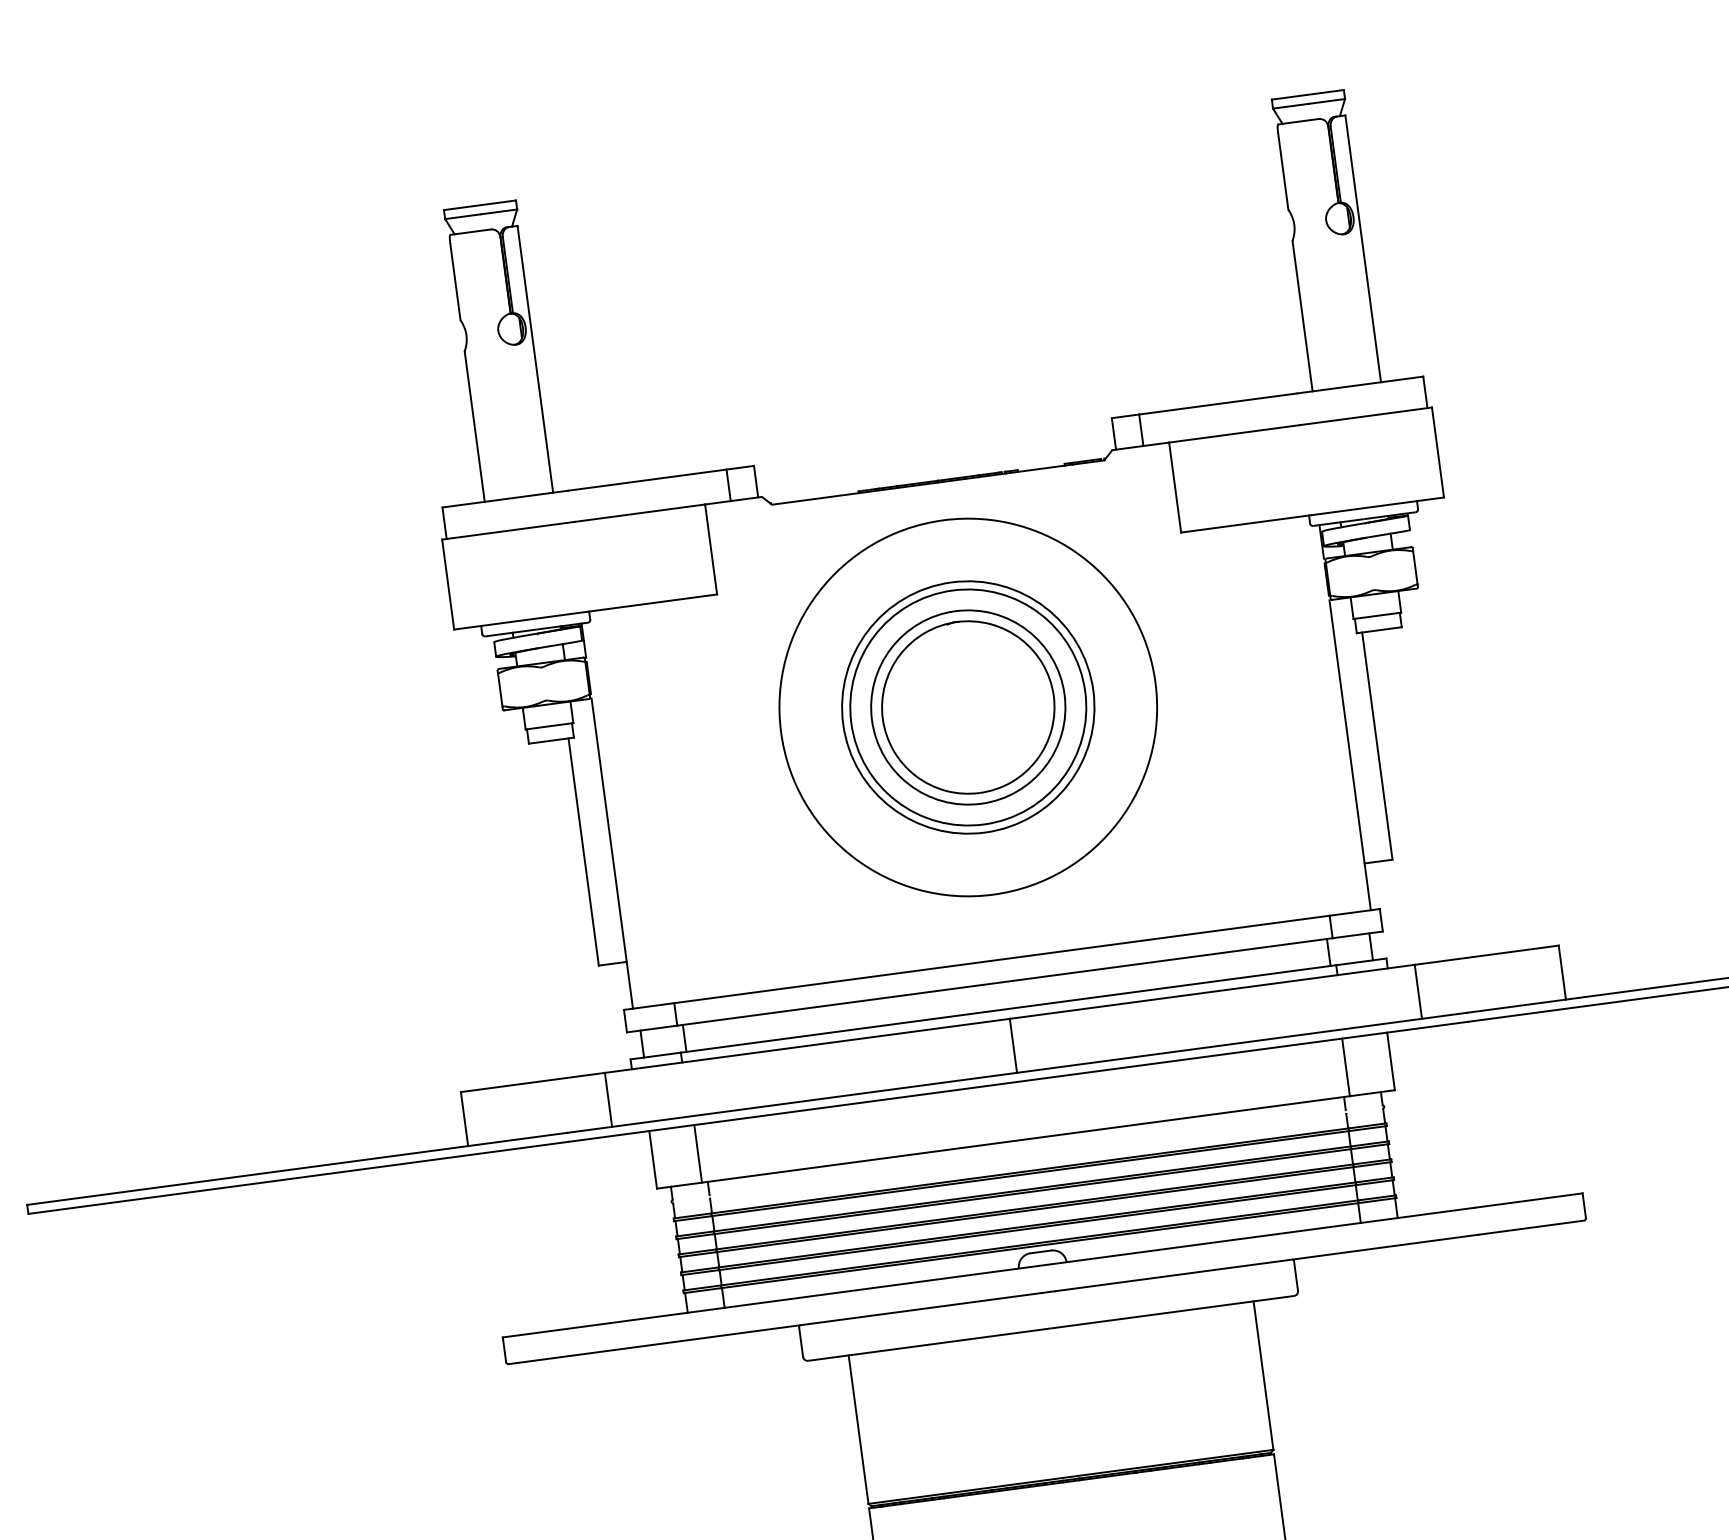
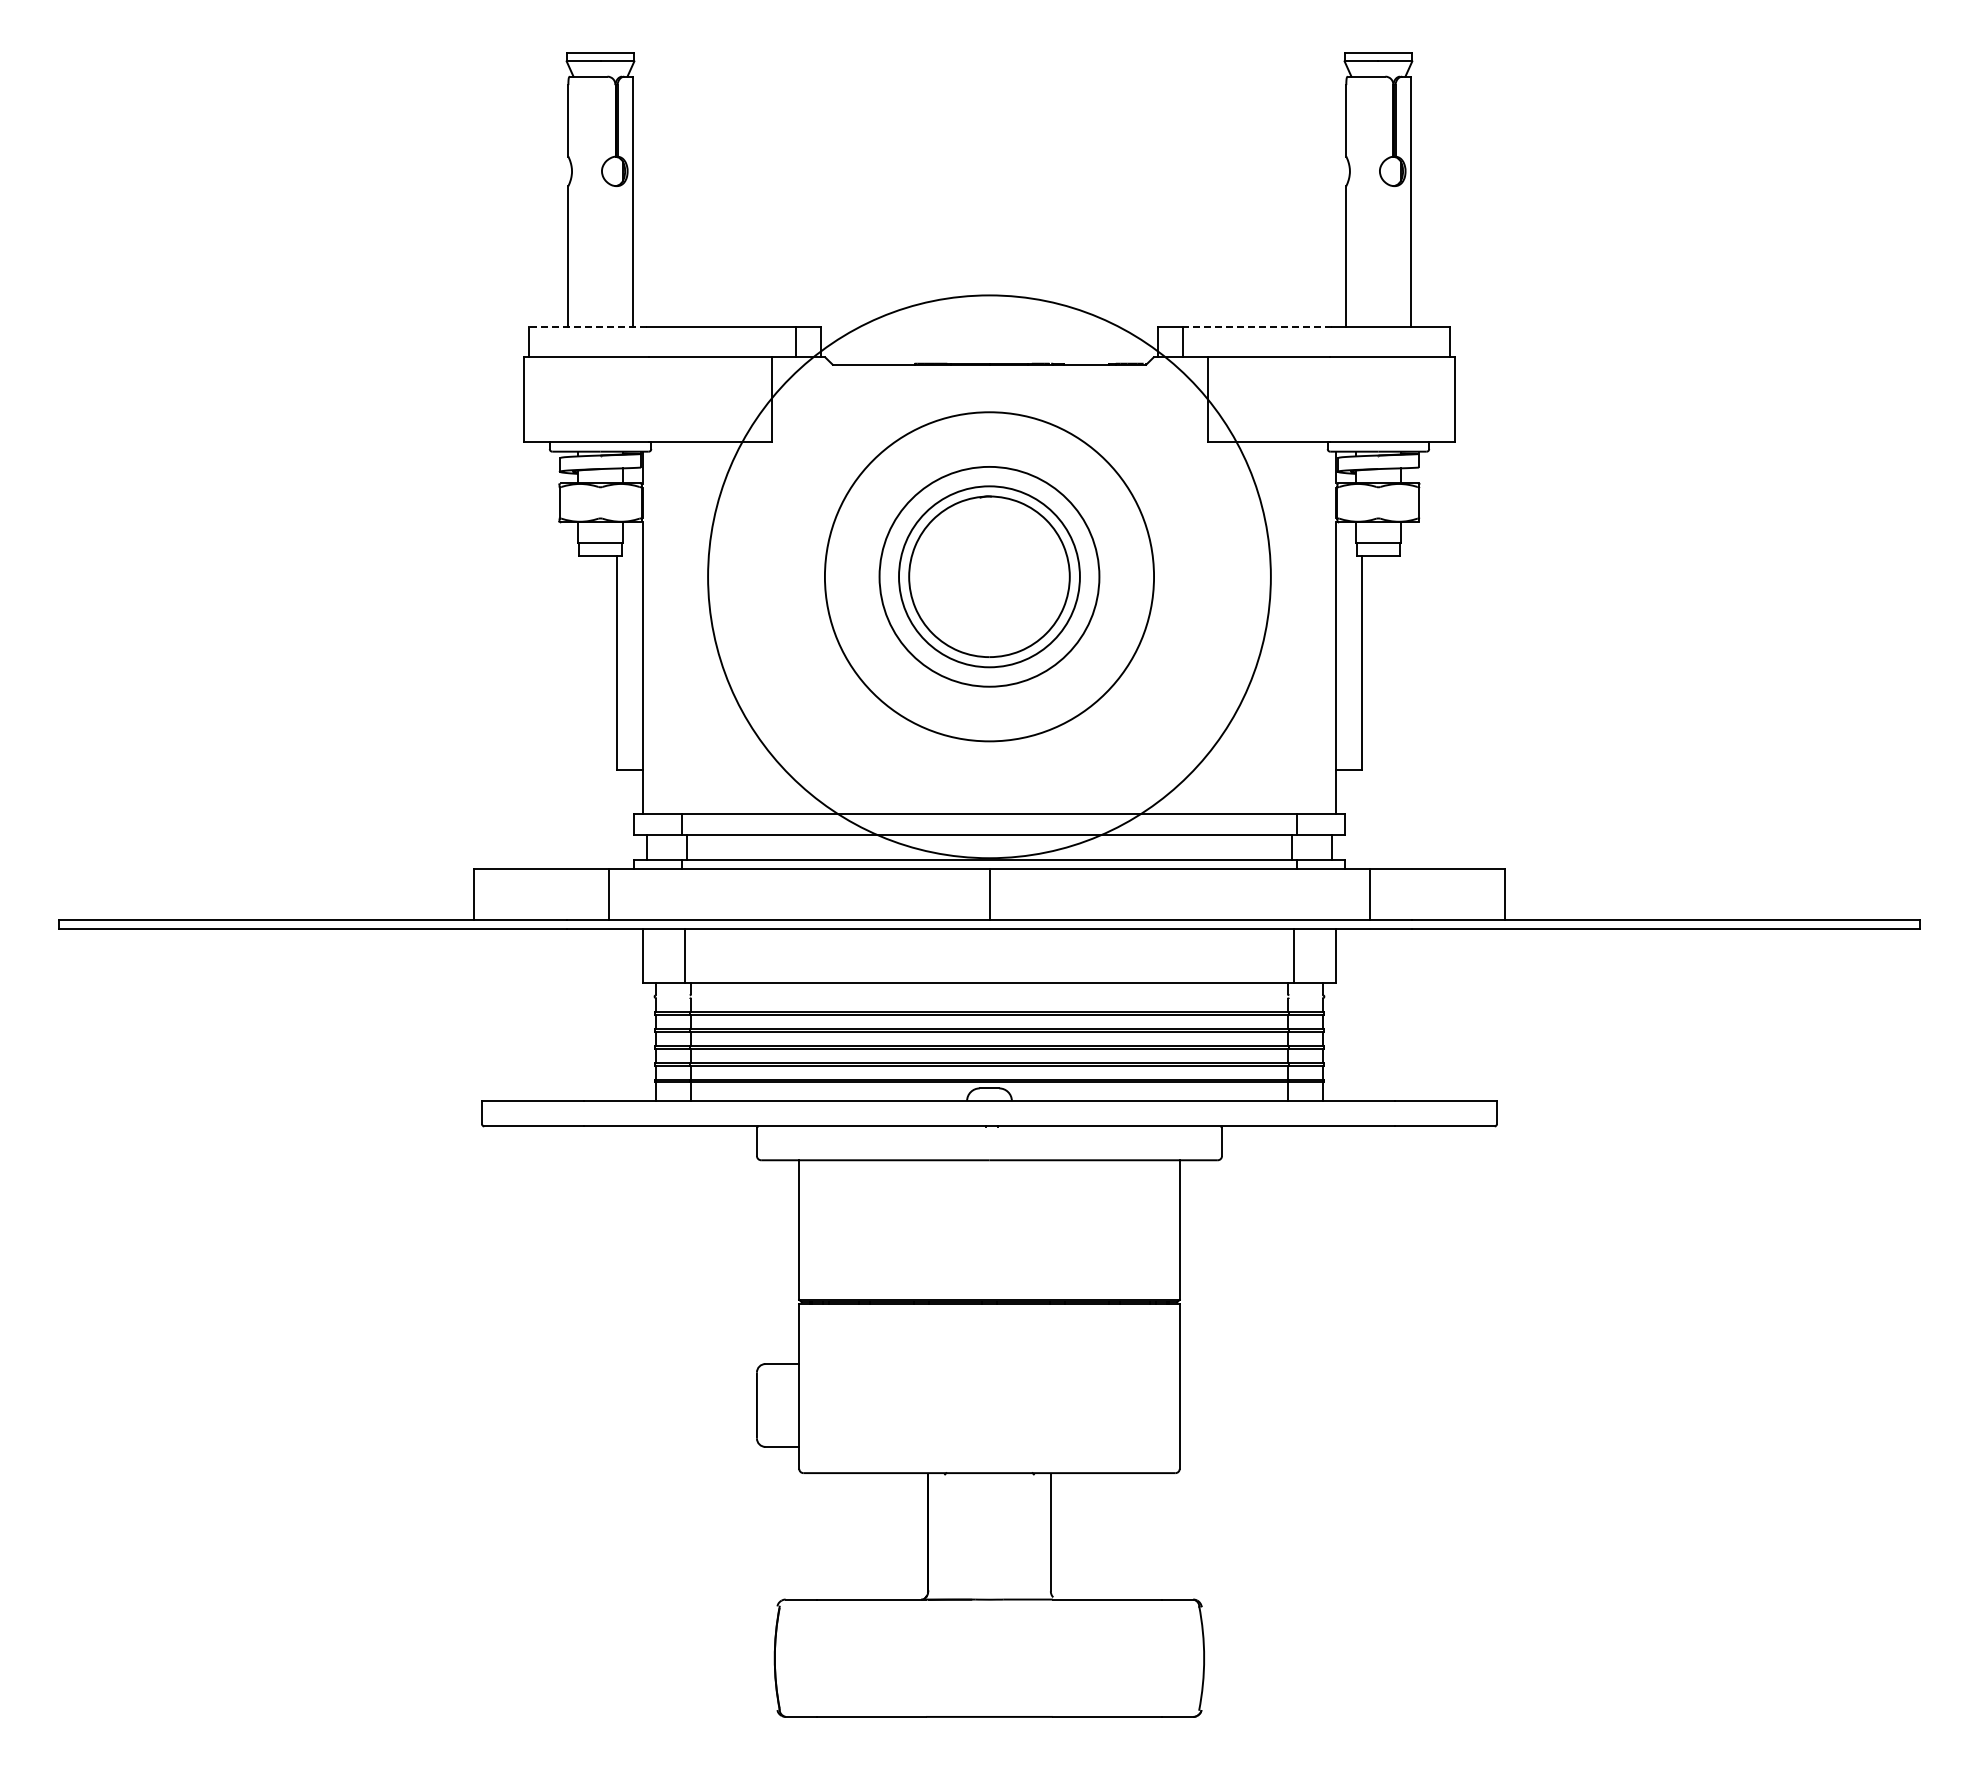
line: (1218, 404) -> (1257, 327), solid -> dashed
line: (505, 499) -> (587, 327), solid -> dashed
circle: (968, 707) -> (989, 576), size x1.4
circle: (968, 707) -> (989, 576), size x1.6

